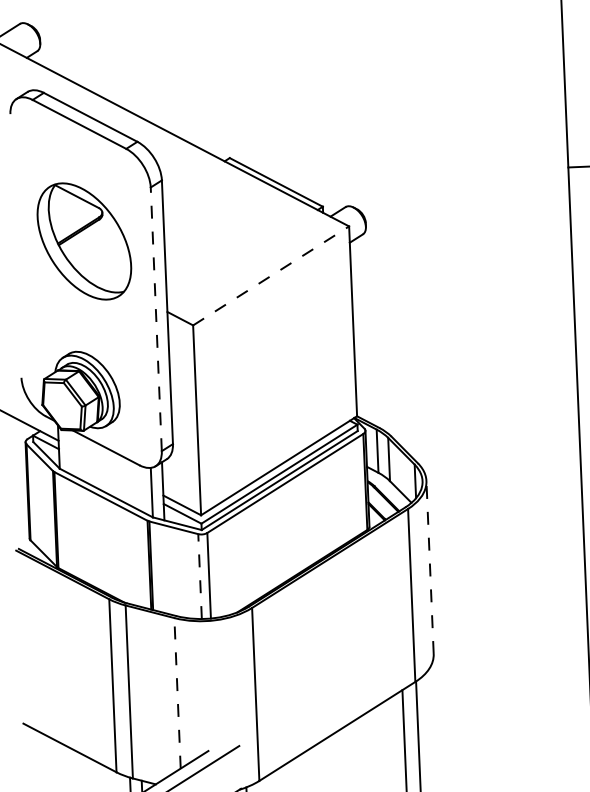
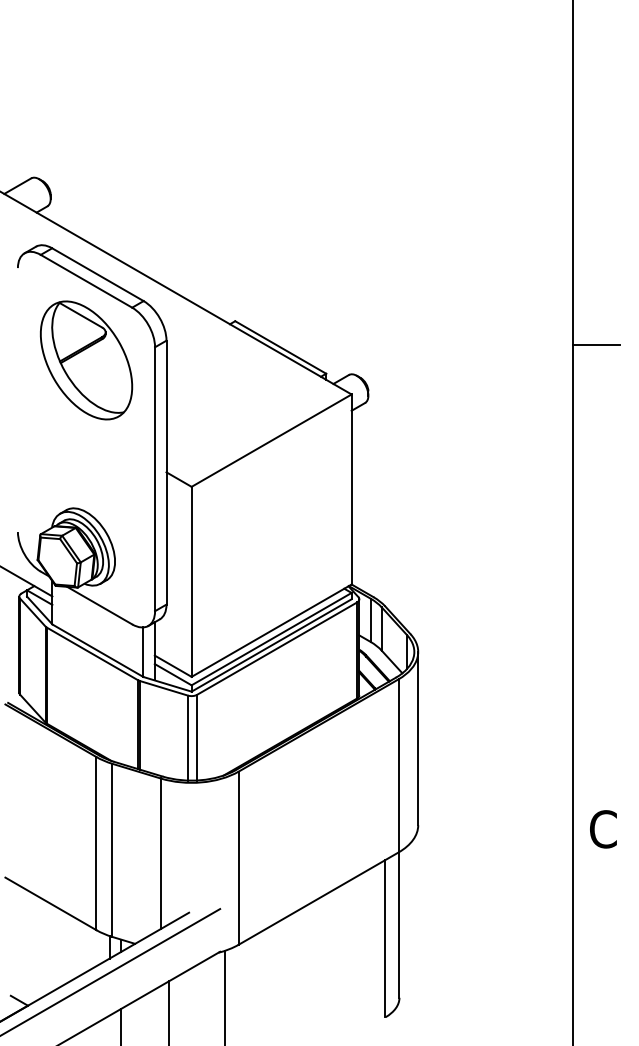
part: (84, 241) -> (86, 360), moved
line: (271, 275) -> (272, 440), dashed -> solid
line: (156, 319) -> (155, 479), dashed -> solid
line: (430, 567) -> (418, 738), dashed -> solid
line: (200, 575) -> (188, 737), dashed -> solid
line: (177, 693) -> (160, 853), dashed -> solid

